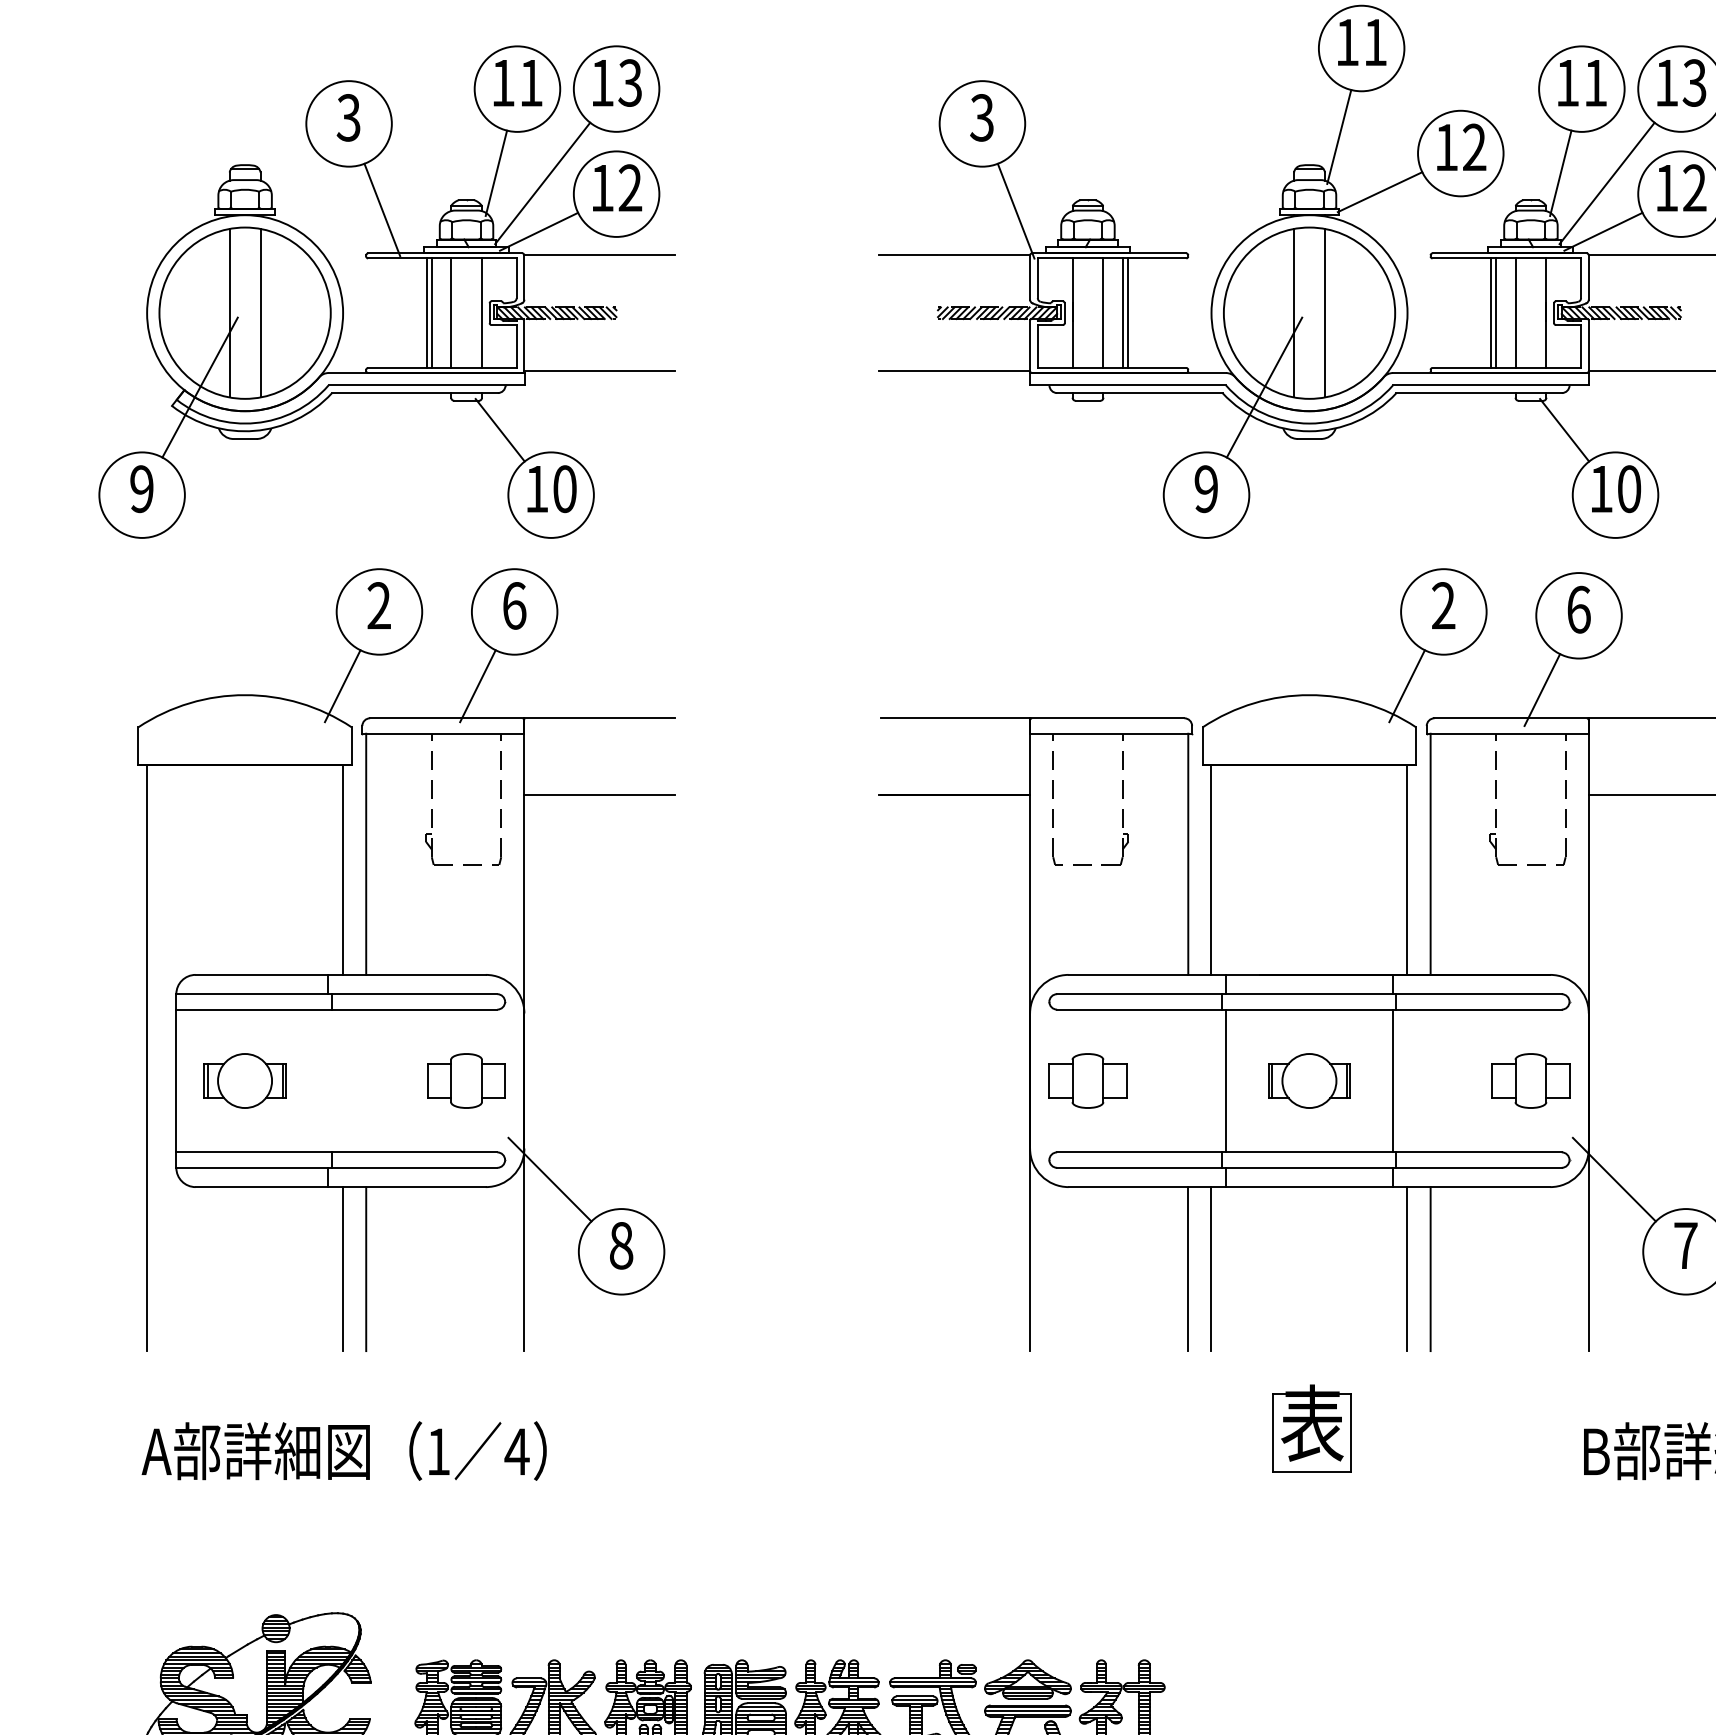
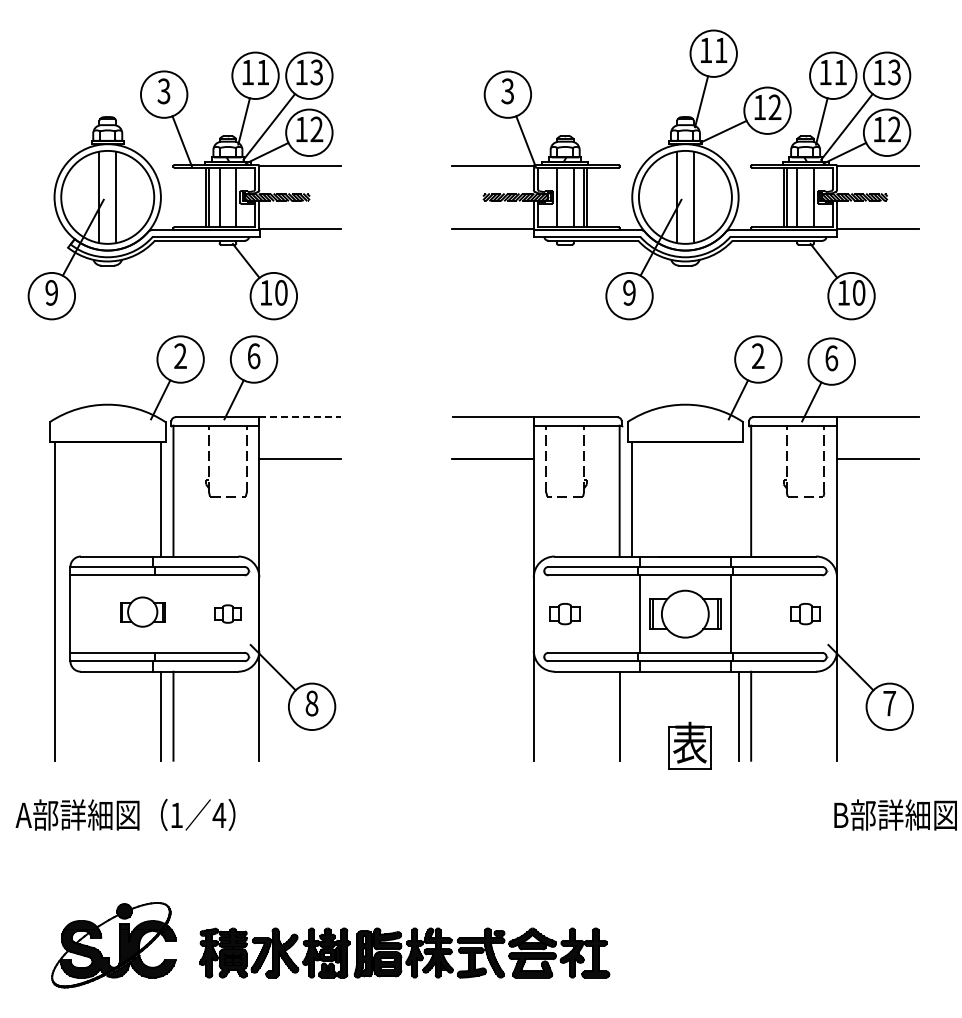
line: (600, 718) -> (300, 417), solid -> dashed
line: (1407, 869) -> (738, 499), removed
part: (244, 1079) -> (142, 611), moved
part: (465, 1079) -> (227, 613), size x0.6
part: (1086, 1079) -> (564, 613), size x0.7
part: (1309, 1079) -> (685, 613), size x1.6
part: (1530, 1079) -> (805, 613), size x0.7
line: (1211, 1267) -> (632, 715), removed
part: (1311, 1428) -> (689, 745), moved
text: (344, 1450) -> (125, 814), moved

